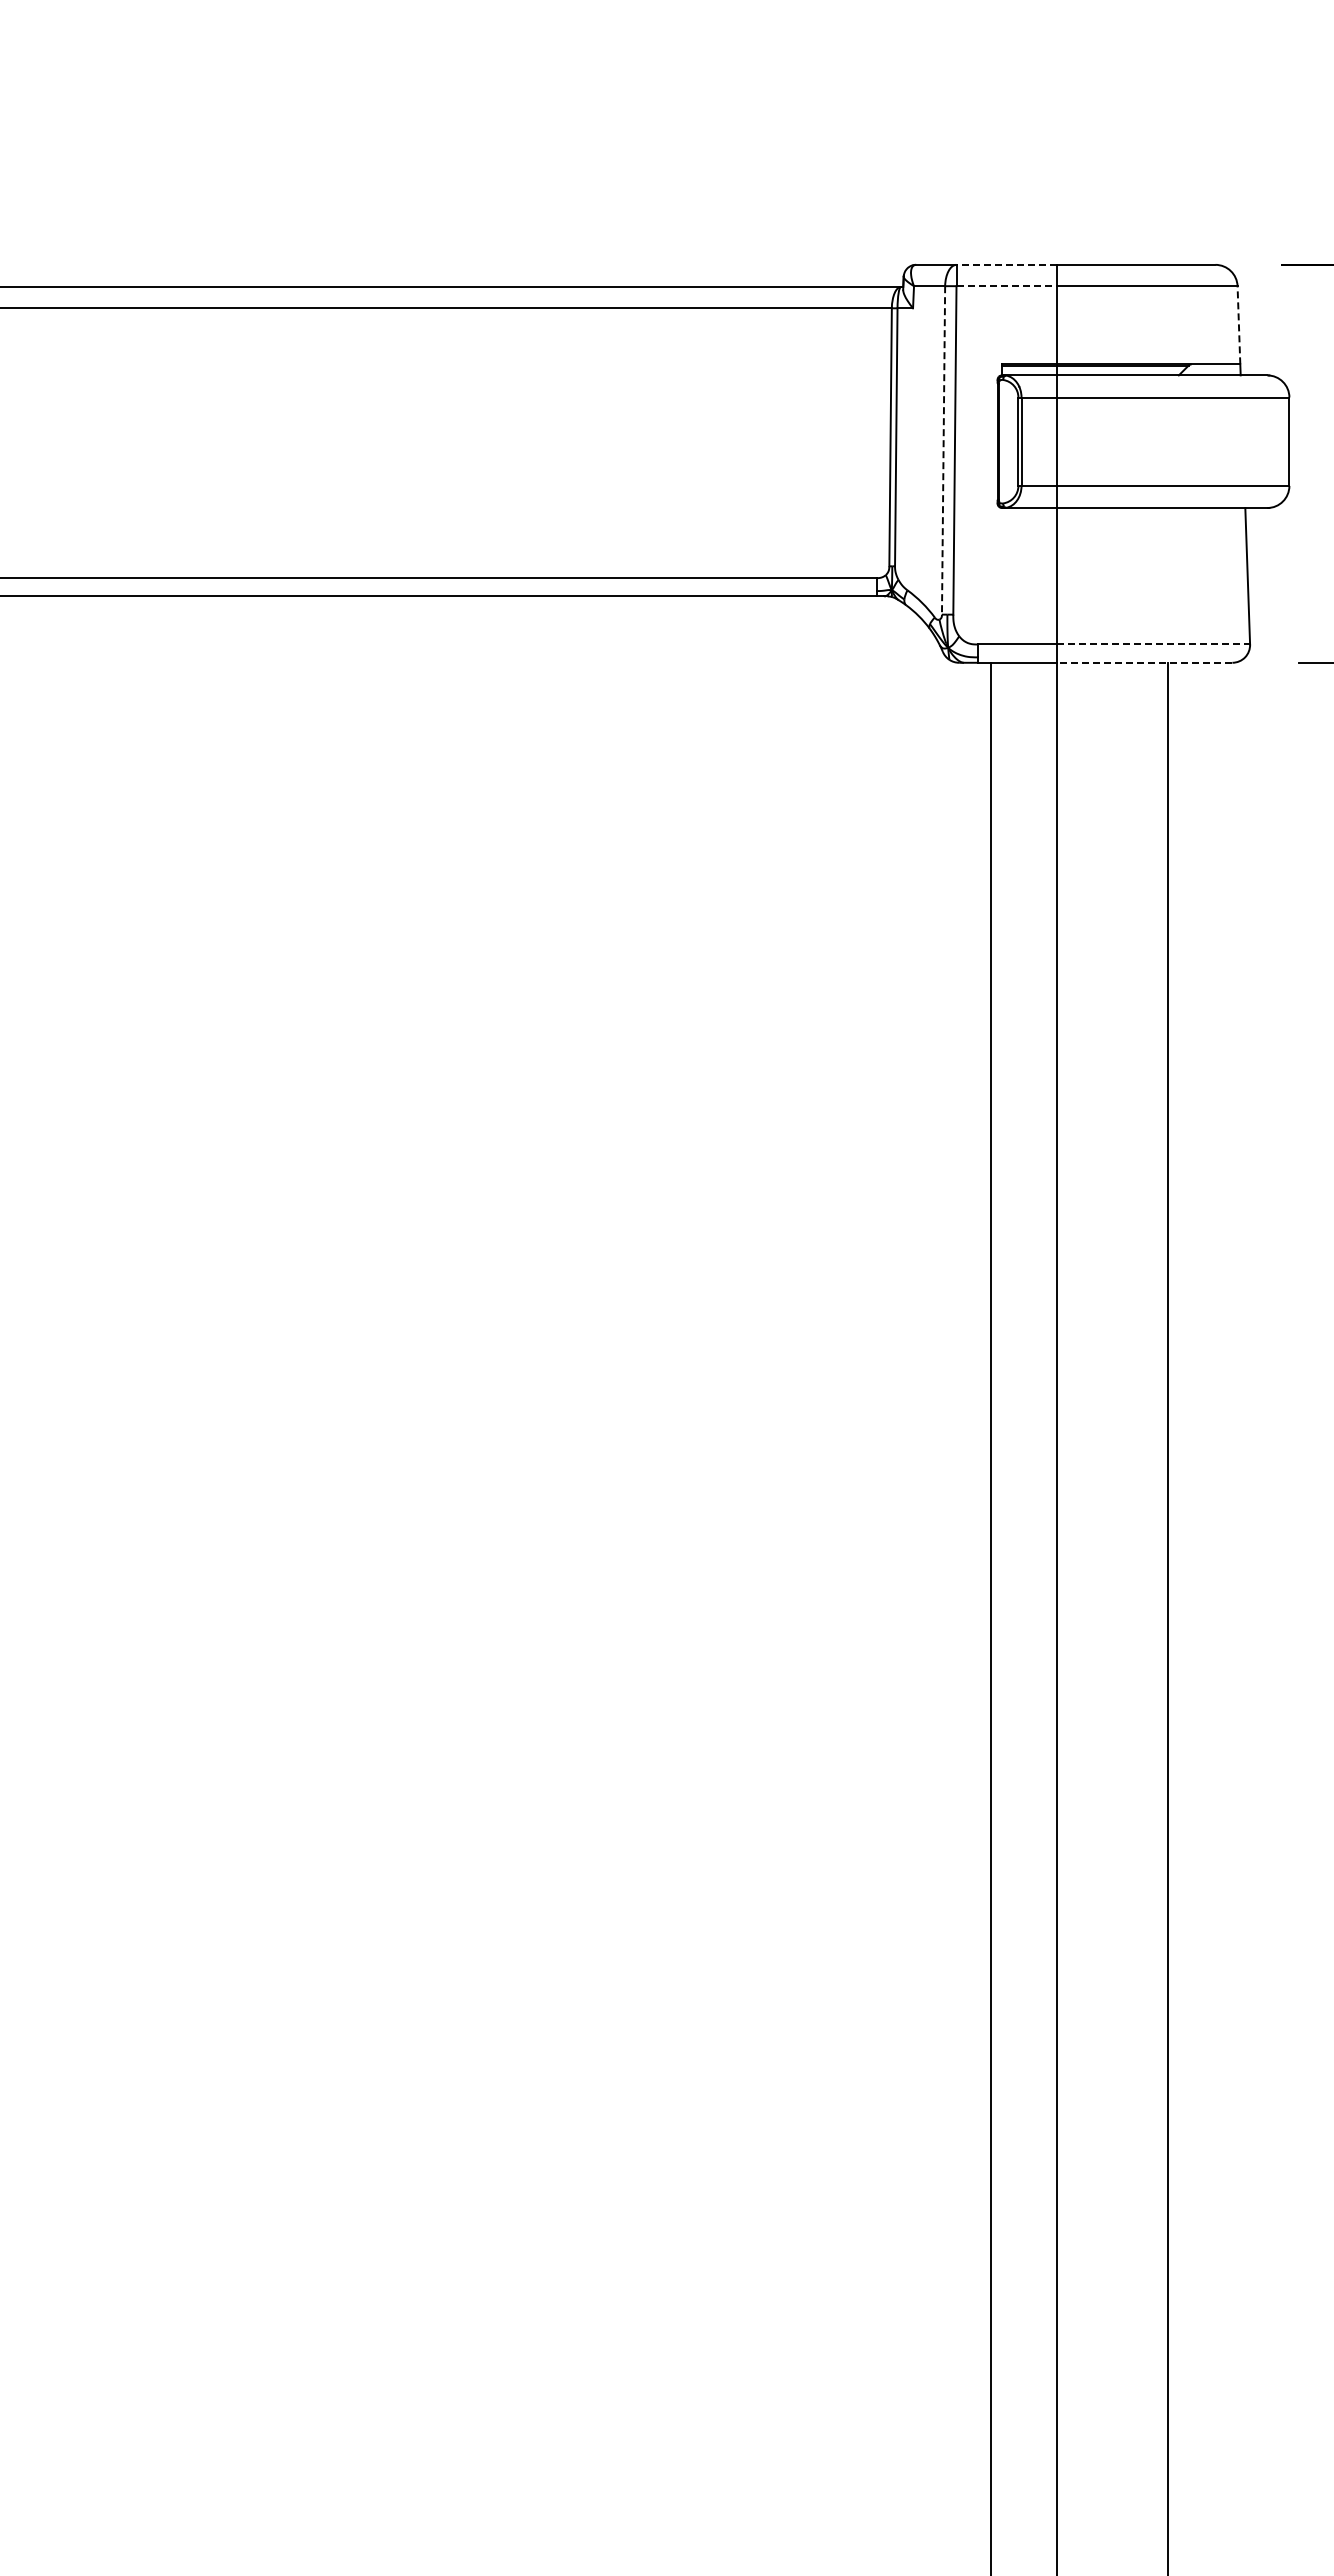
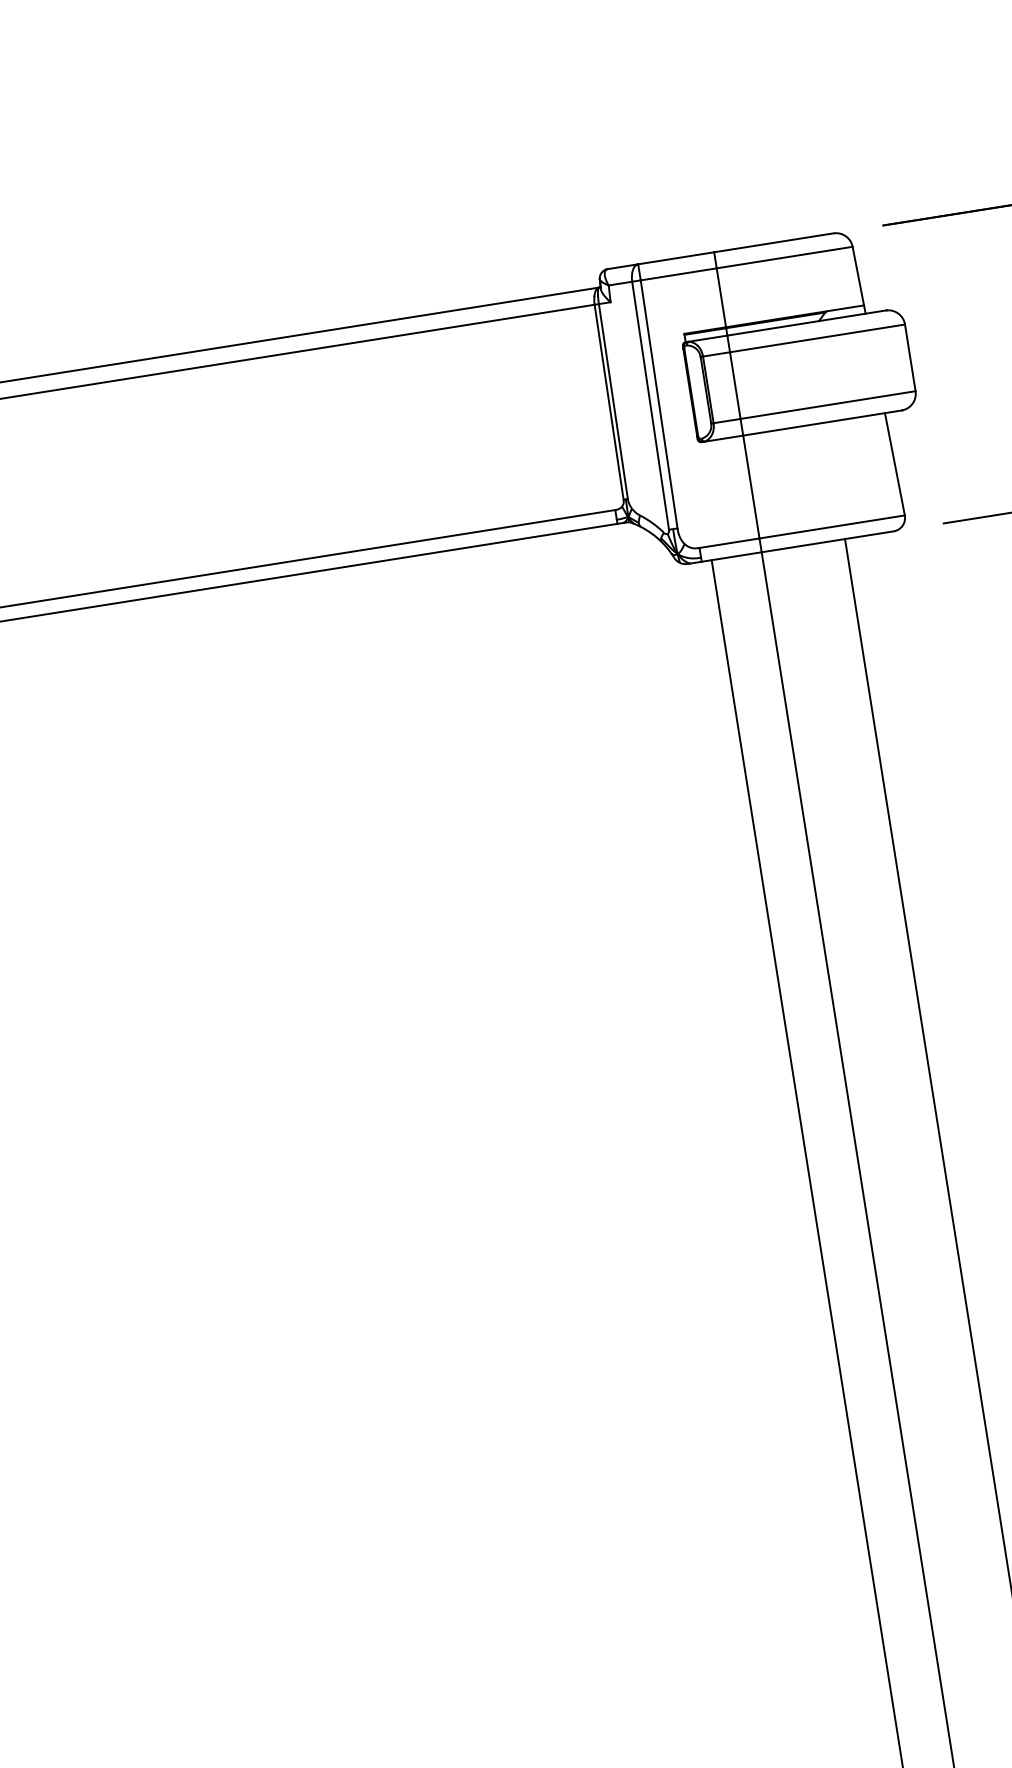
line: (1006, 264) -> (675, 258), dashed -> solid
line: (1007, 286) -> (679, 274), dashed -> solid
line: (1238, 324) -> (857, 275), dashed -> solid
line: (943, 450) -> (650, 405), dashed -> solid
line: (1154, 644) -> (832, 526), dashed -> solid
line: (1144, 662) -> (827, 541), dashed -> solid

